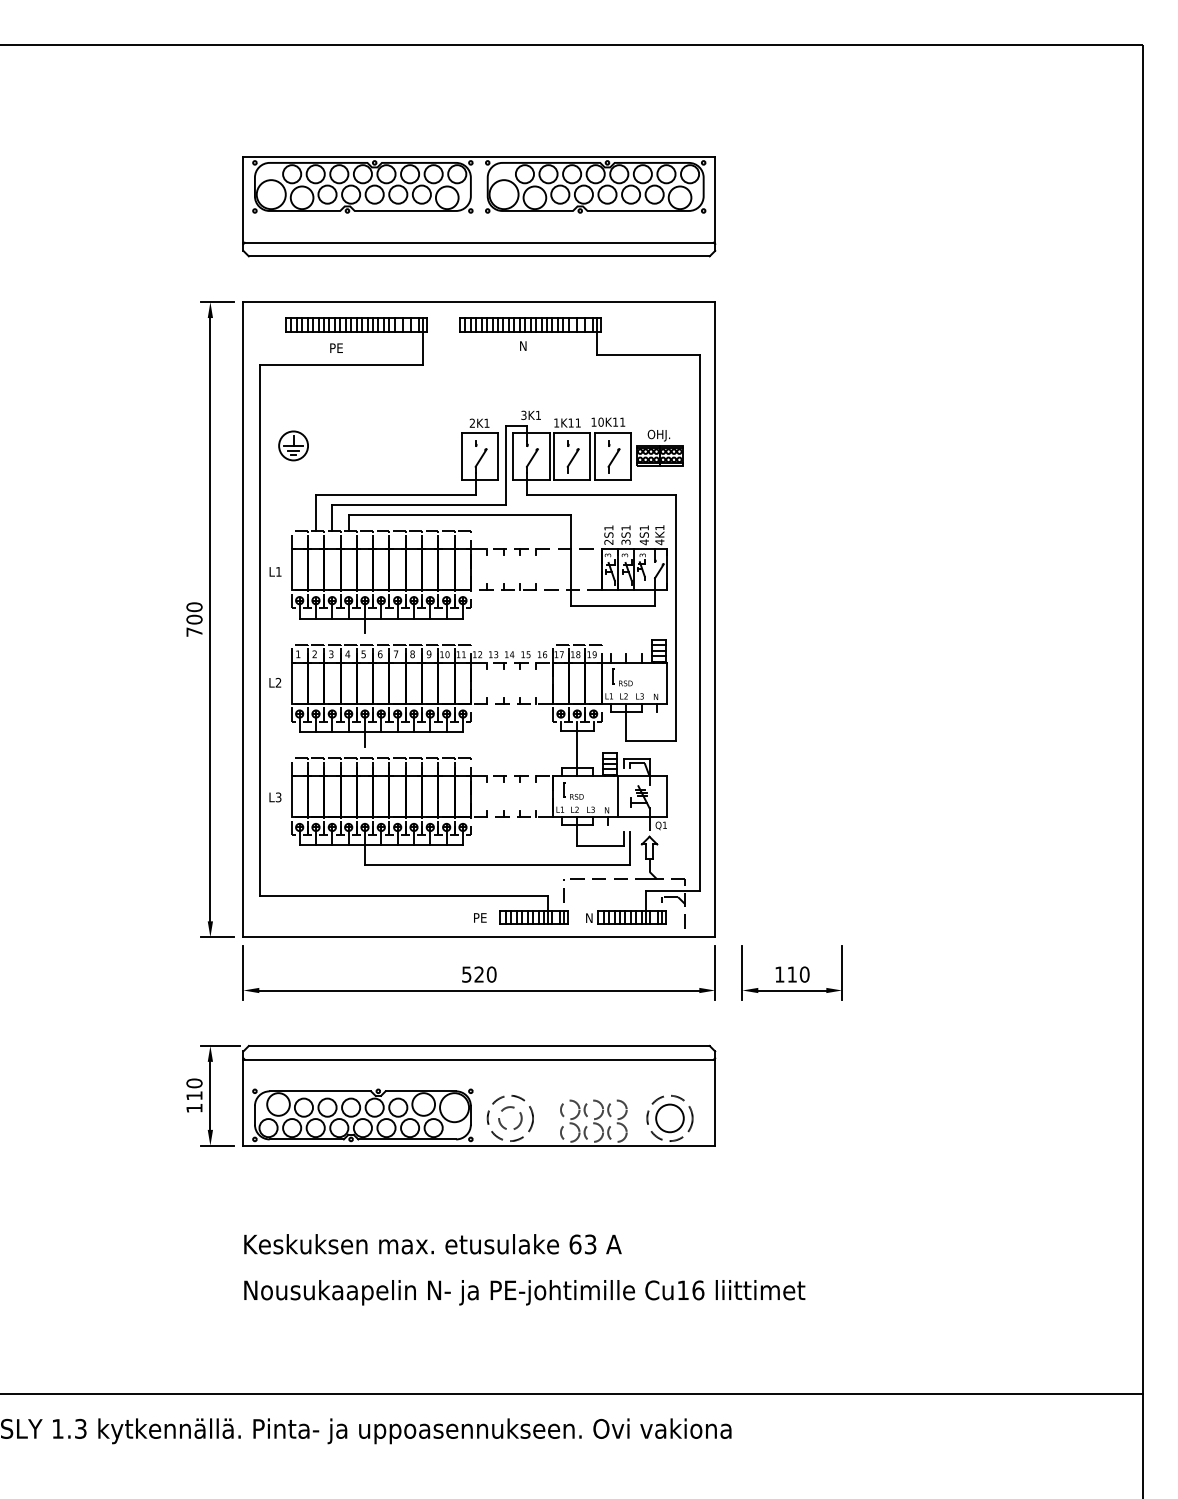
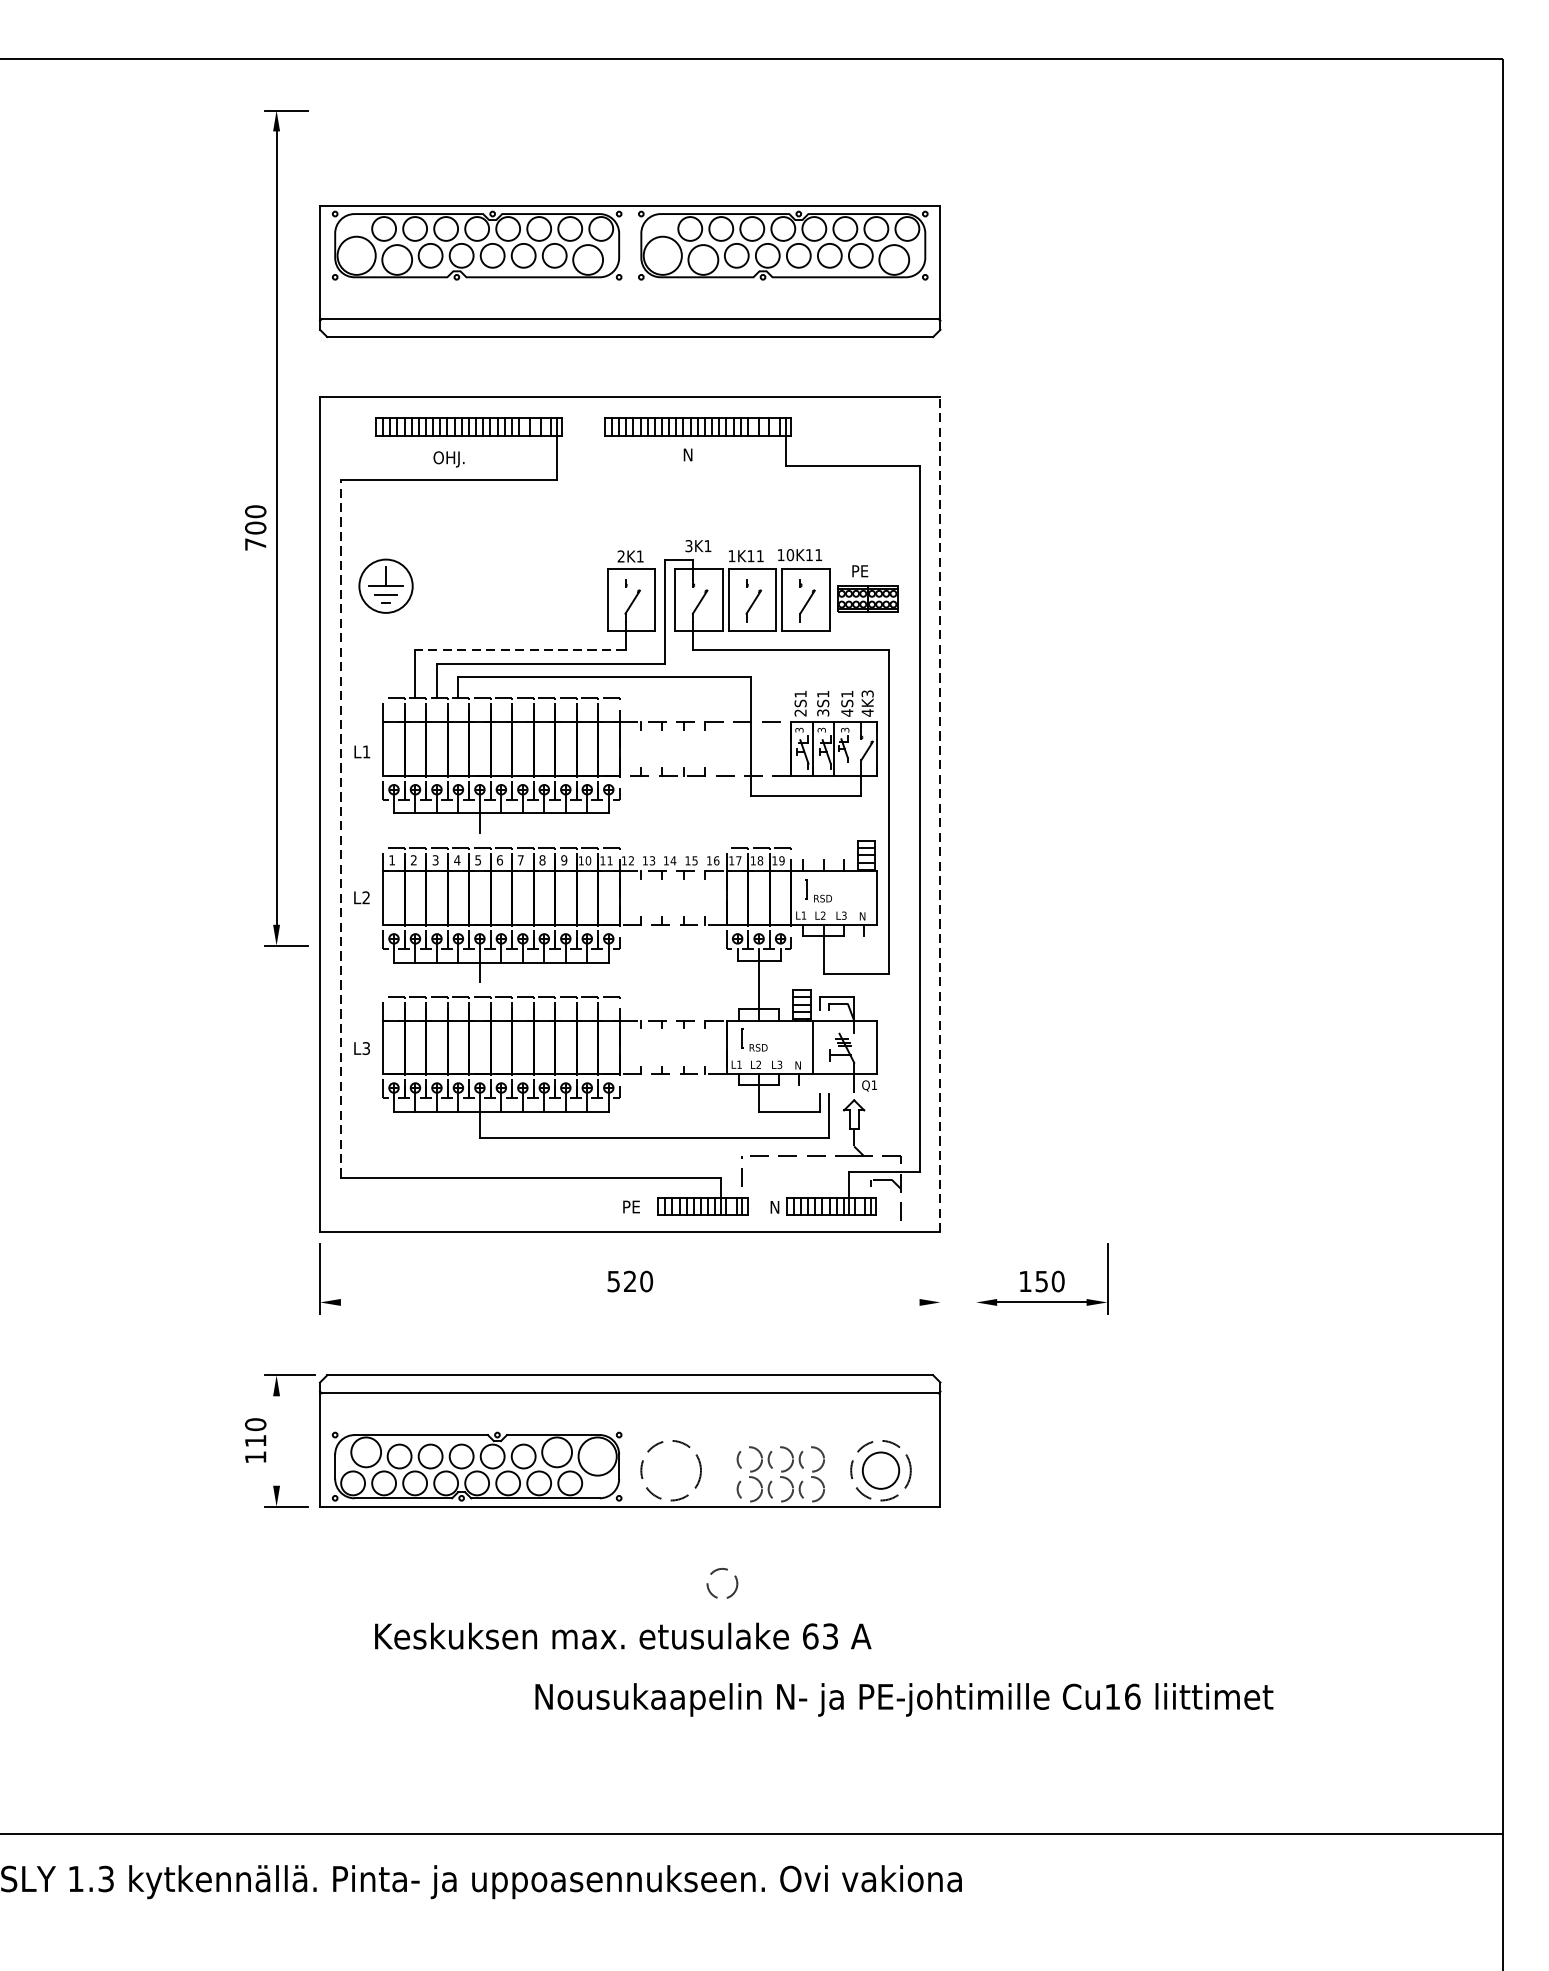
text: (341, 349) -> (449, 459), PE -> OHJ.
text: (658, 435) -> (865, 572), OHJ. -> PE
part: (293, 445) -> (385, 585), size x1.4
line: (395, 494) -> (520, 650), solid -> dashed
text: (659, 527) -> (867, 693), 4K1 -> 4K3
part: (210, 619) -> (276, 527), moved
line: (715, 619) -> (940, 814), solid -> dashed
line: (259, 629) -> (341, 827), solid -> dashed
line: (715, 972) -> (940, 1278), removed
line: (742, 972) -> (976, 1278), removed
text: (791, 974) -> (1040, 1281), 110 -> 150
line: (479, 990) -> (630, 1302), removed
line: (210, 1095) -> (276, 1440), removed
circle: (510, 1117) -> (722, 1582), moved
text: (432, 1244) -> (622, 1636), moved
text: (524, 1292) -> (904, 1699), moved

